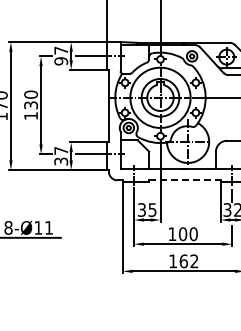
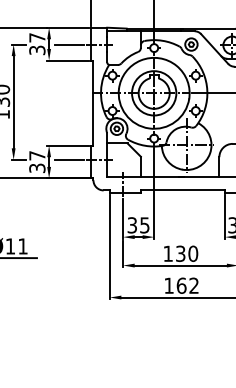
text: (60, 61) -> (36, 50), 97 -> 37
line: (184, 180) -> (182, 190), dashed -> solid
text: (183, 234) -> (181, 254), 100 -> 130

